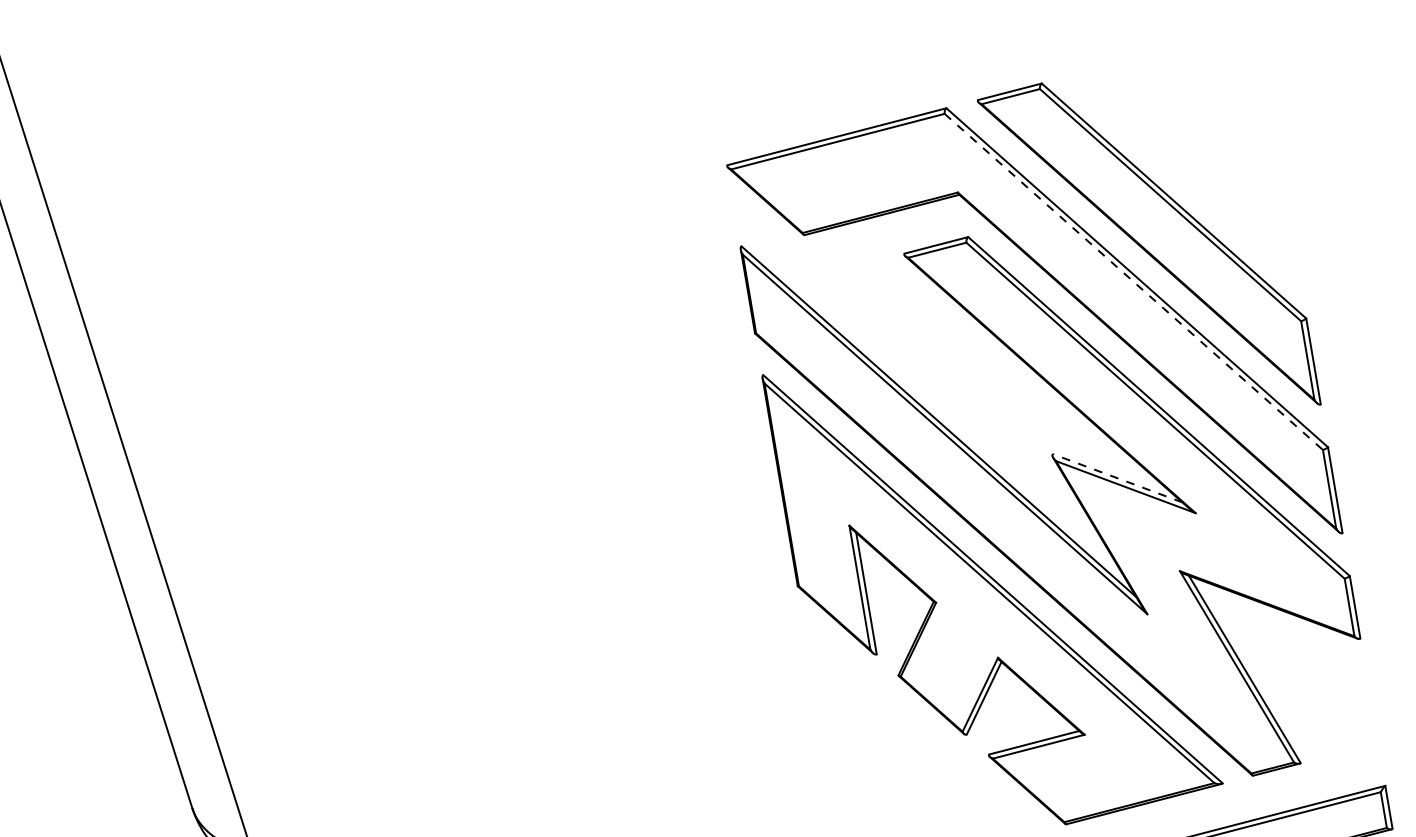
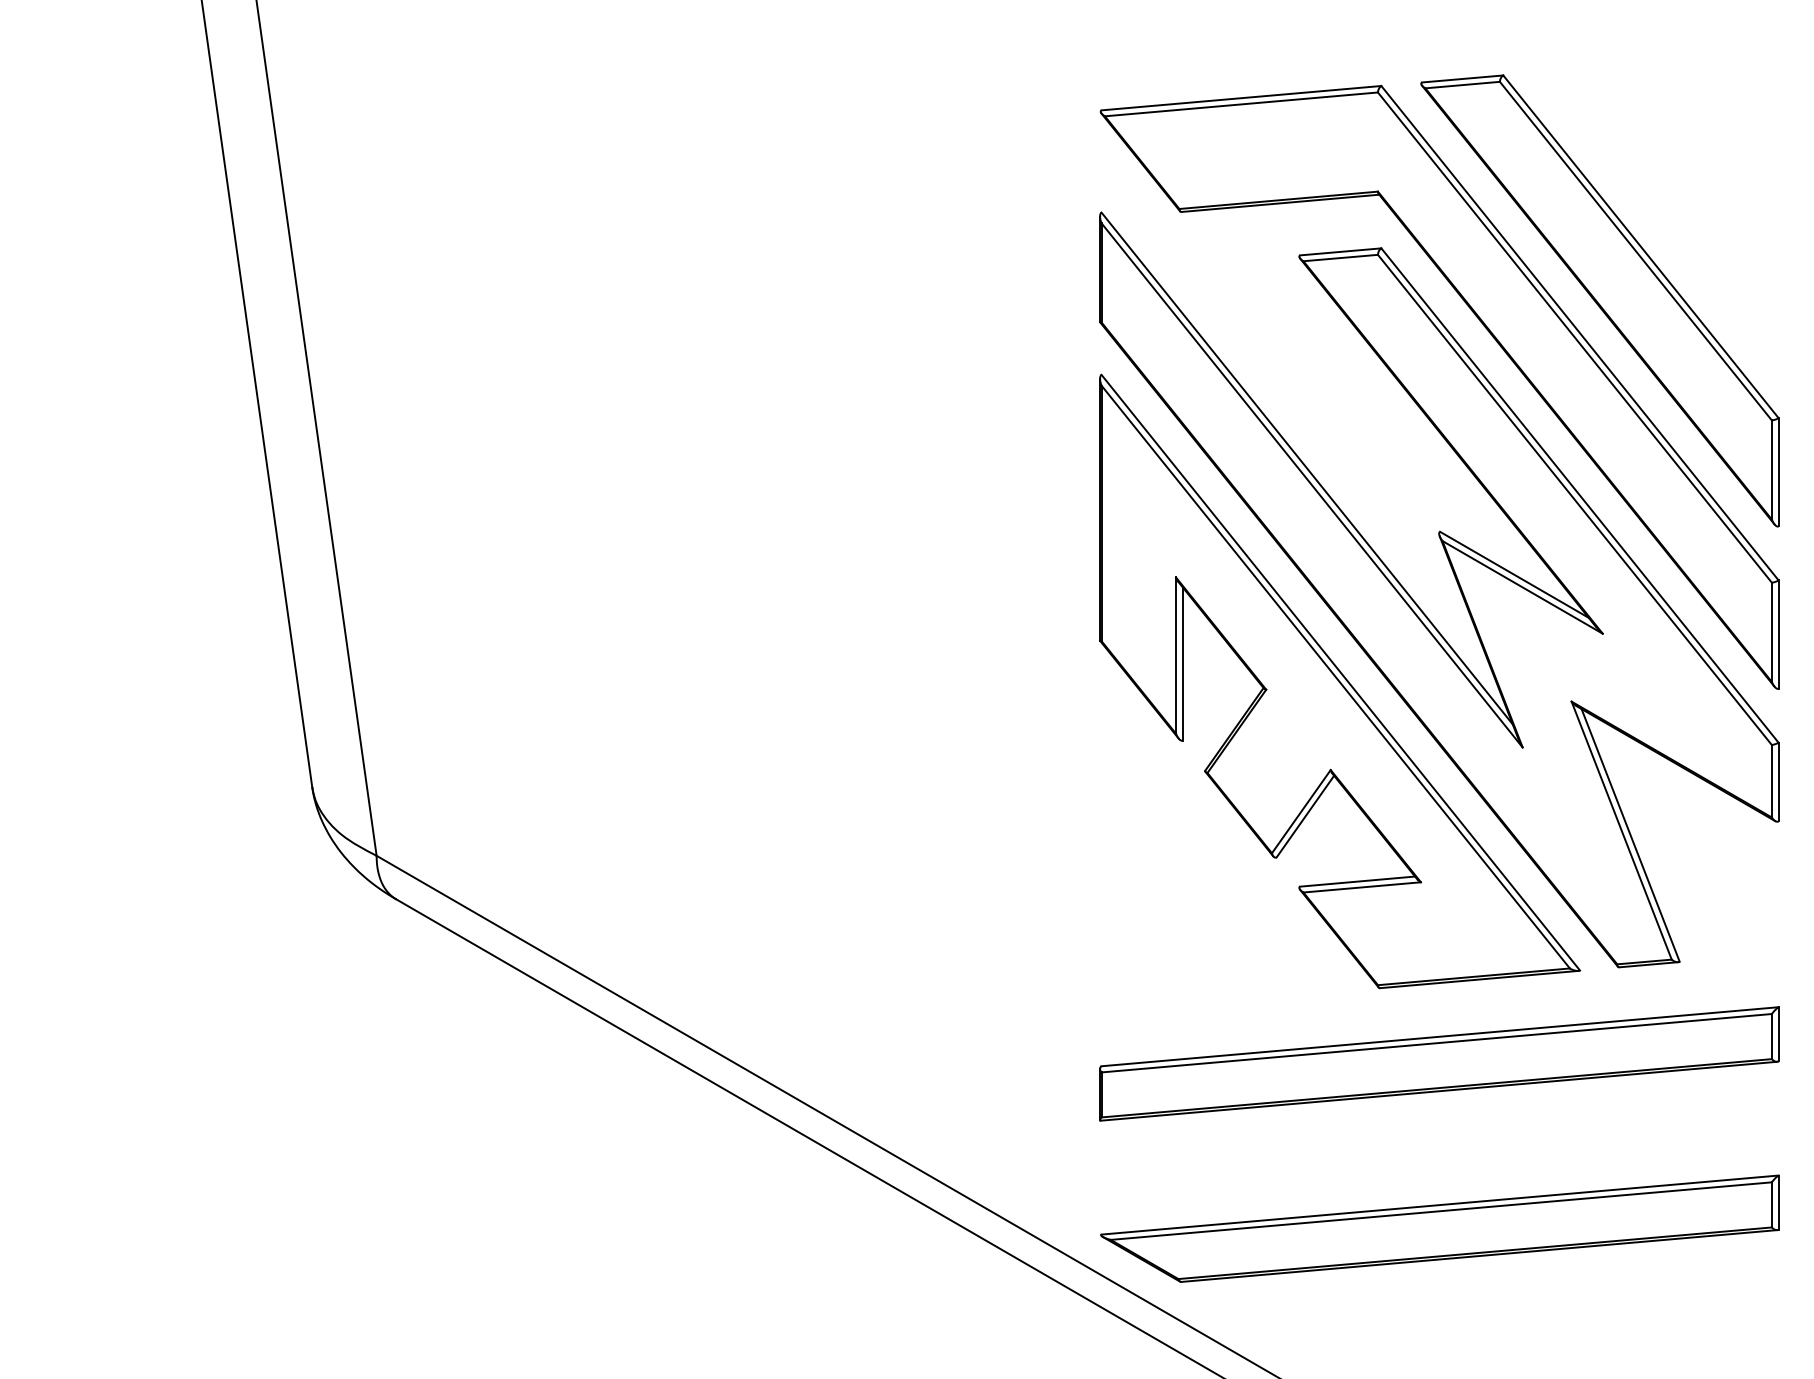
line: (1134, 281) -> (1575, 337), dashed -> solid
line: (1117, 477) -> (1514, 574), dashed -> solid

